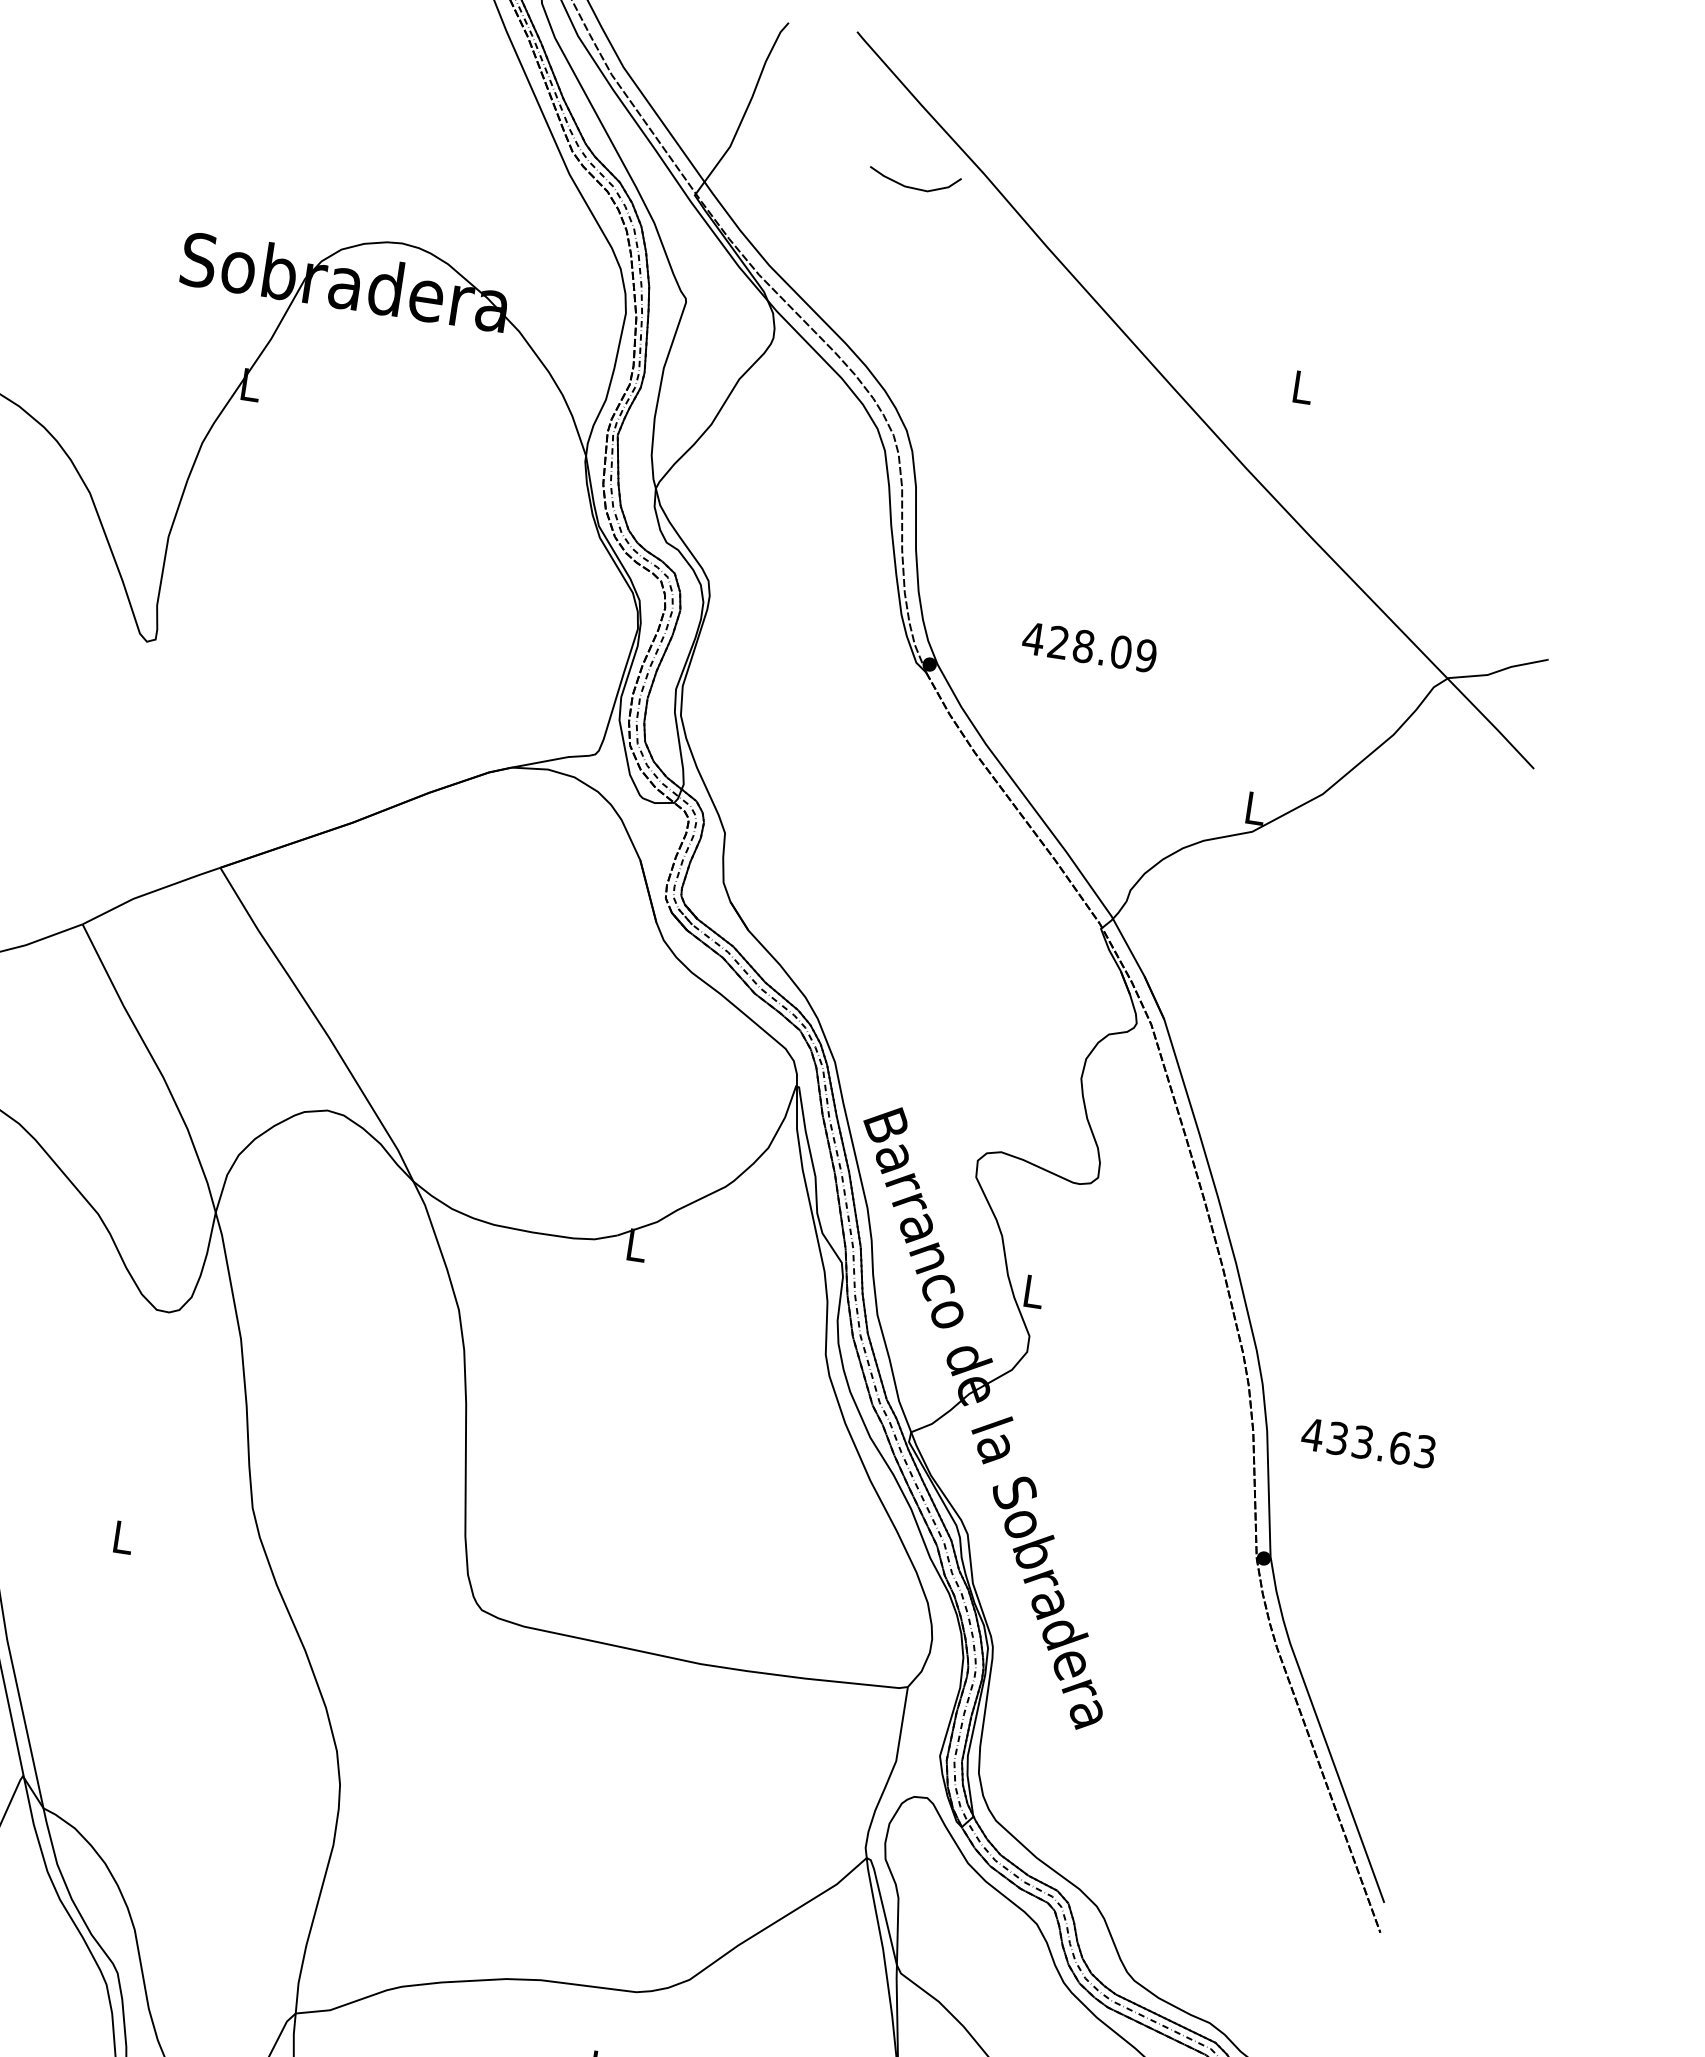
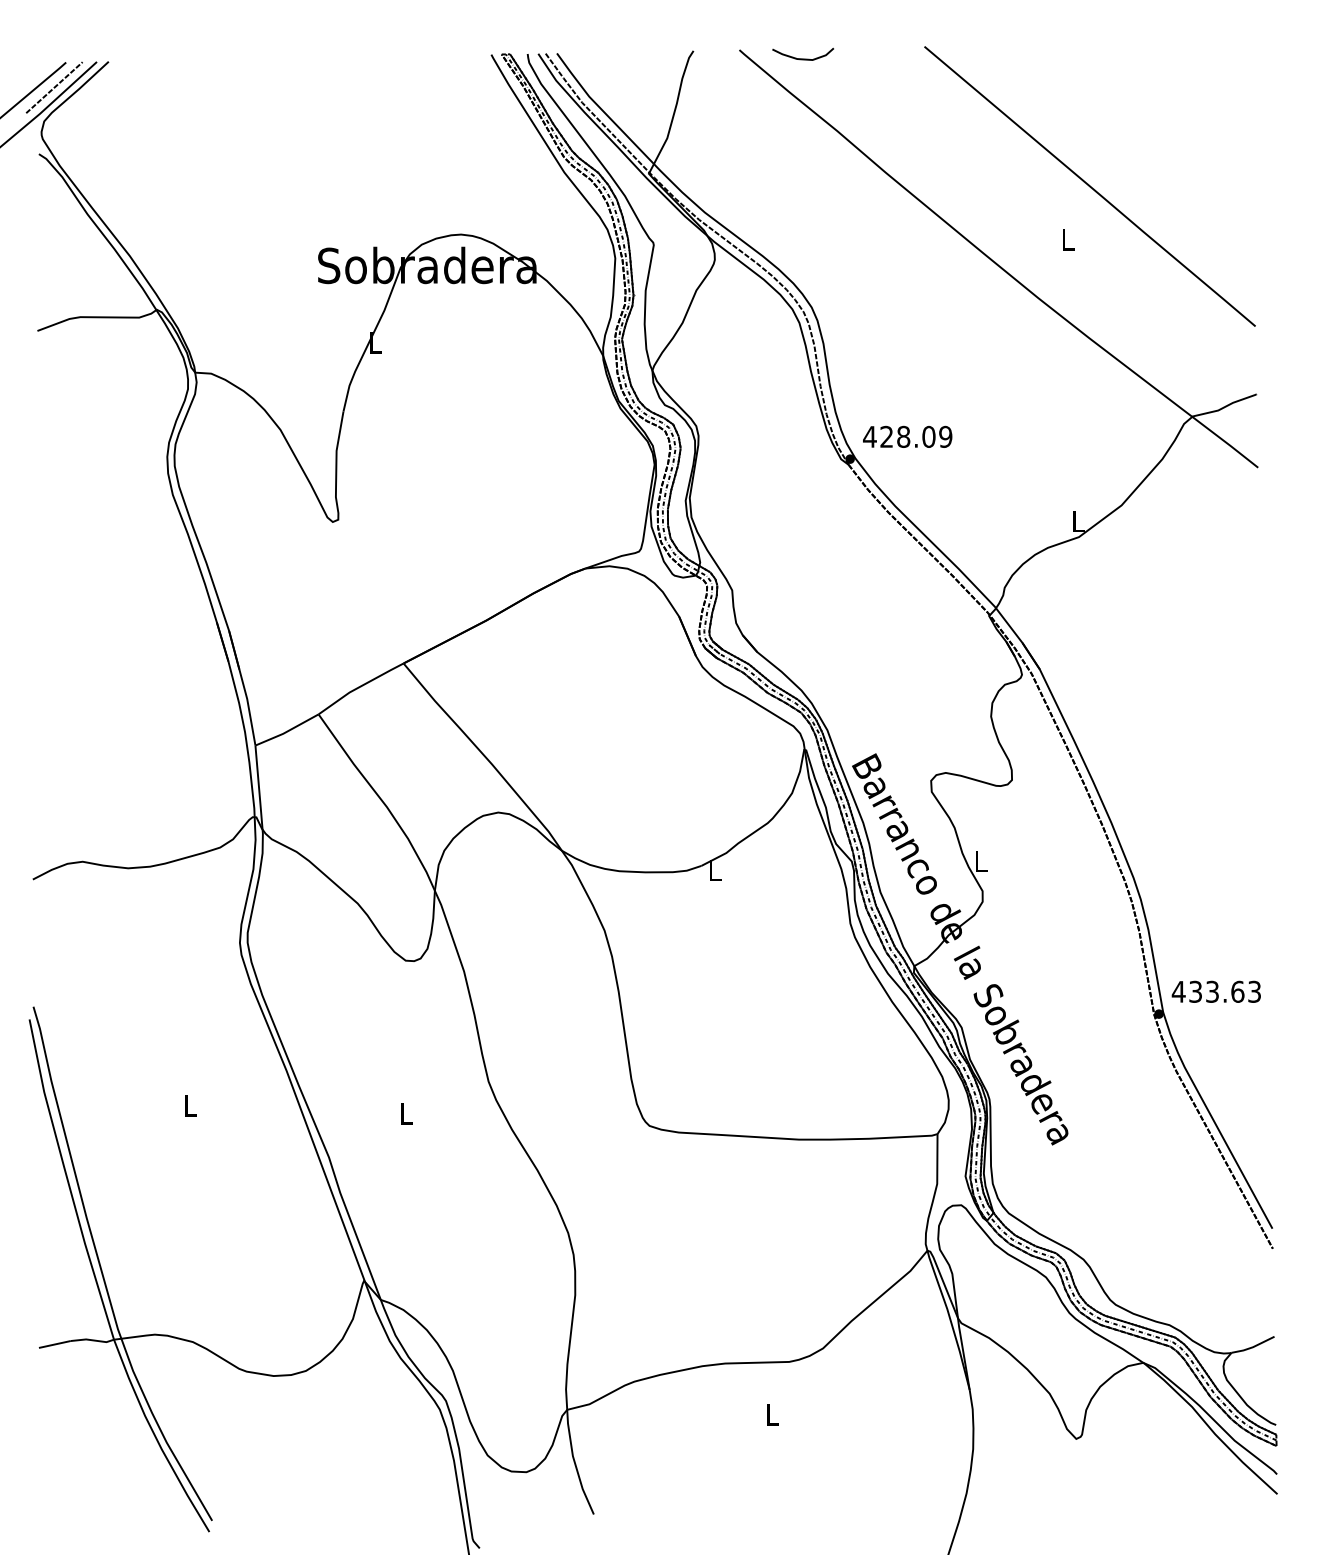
curve: (912, 186) -> (802, 58), moved
line: (1346, 313) -> (1089, 186), added
text: (1089, 646) -> (907, 436), moved
text: (1367, 1442) -> (1215, 991), moved

